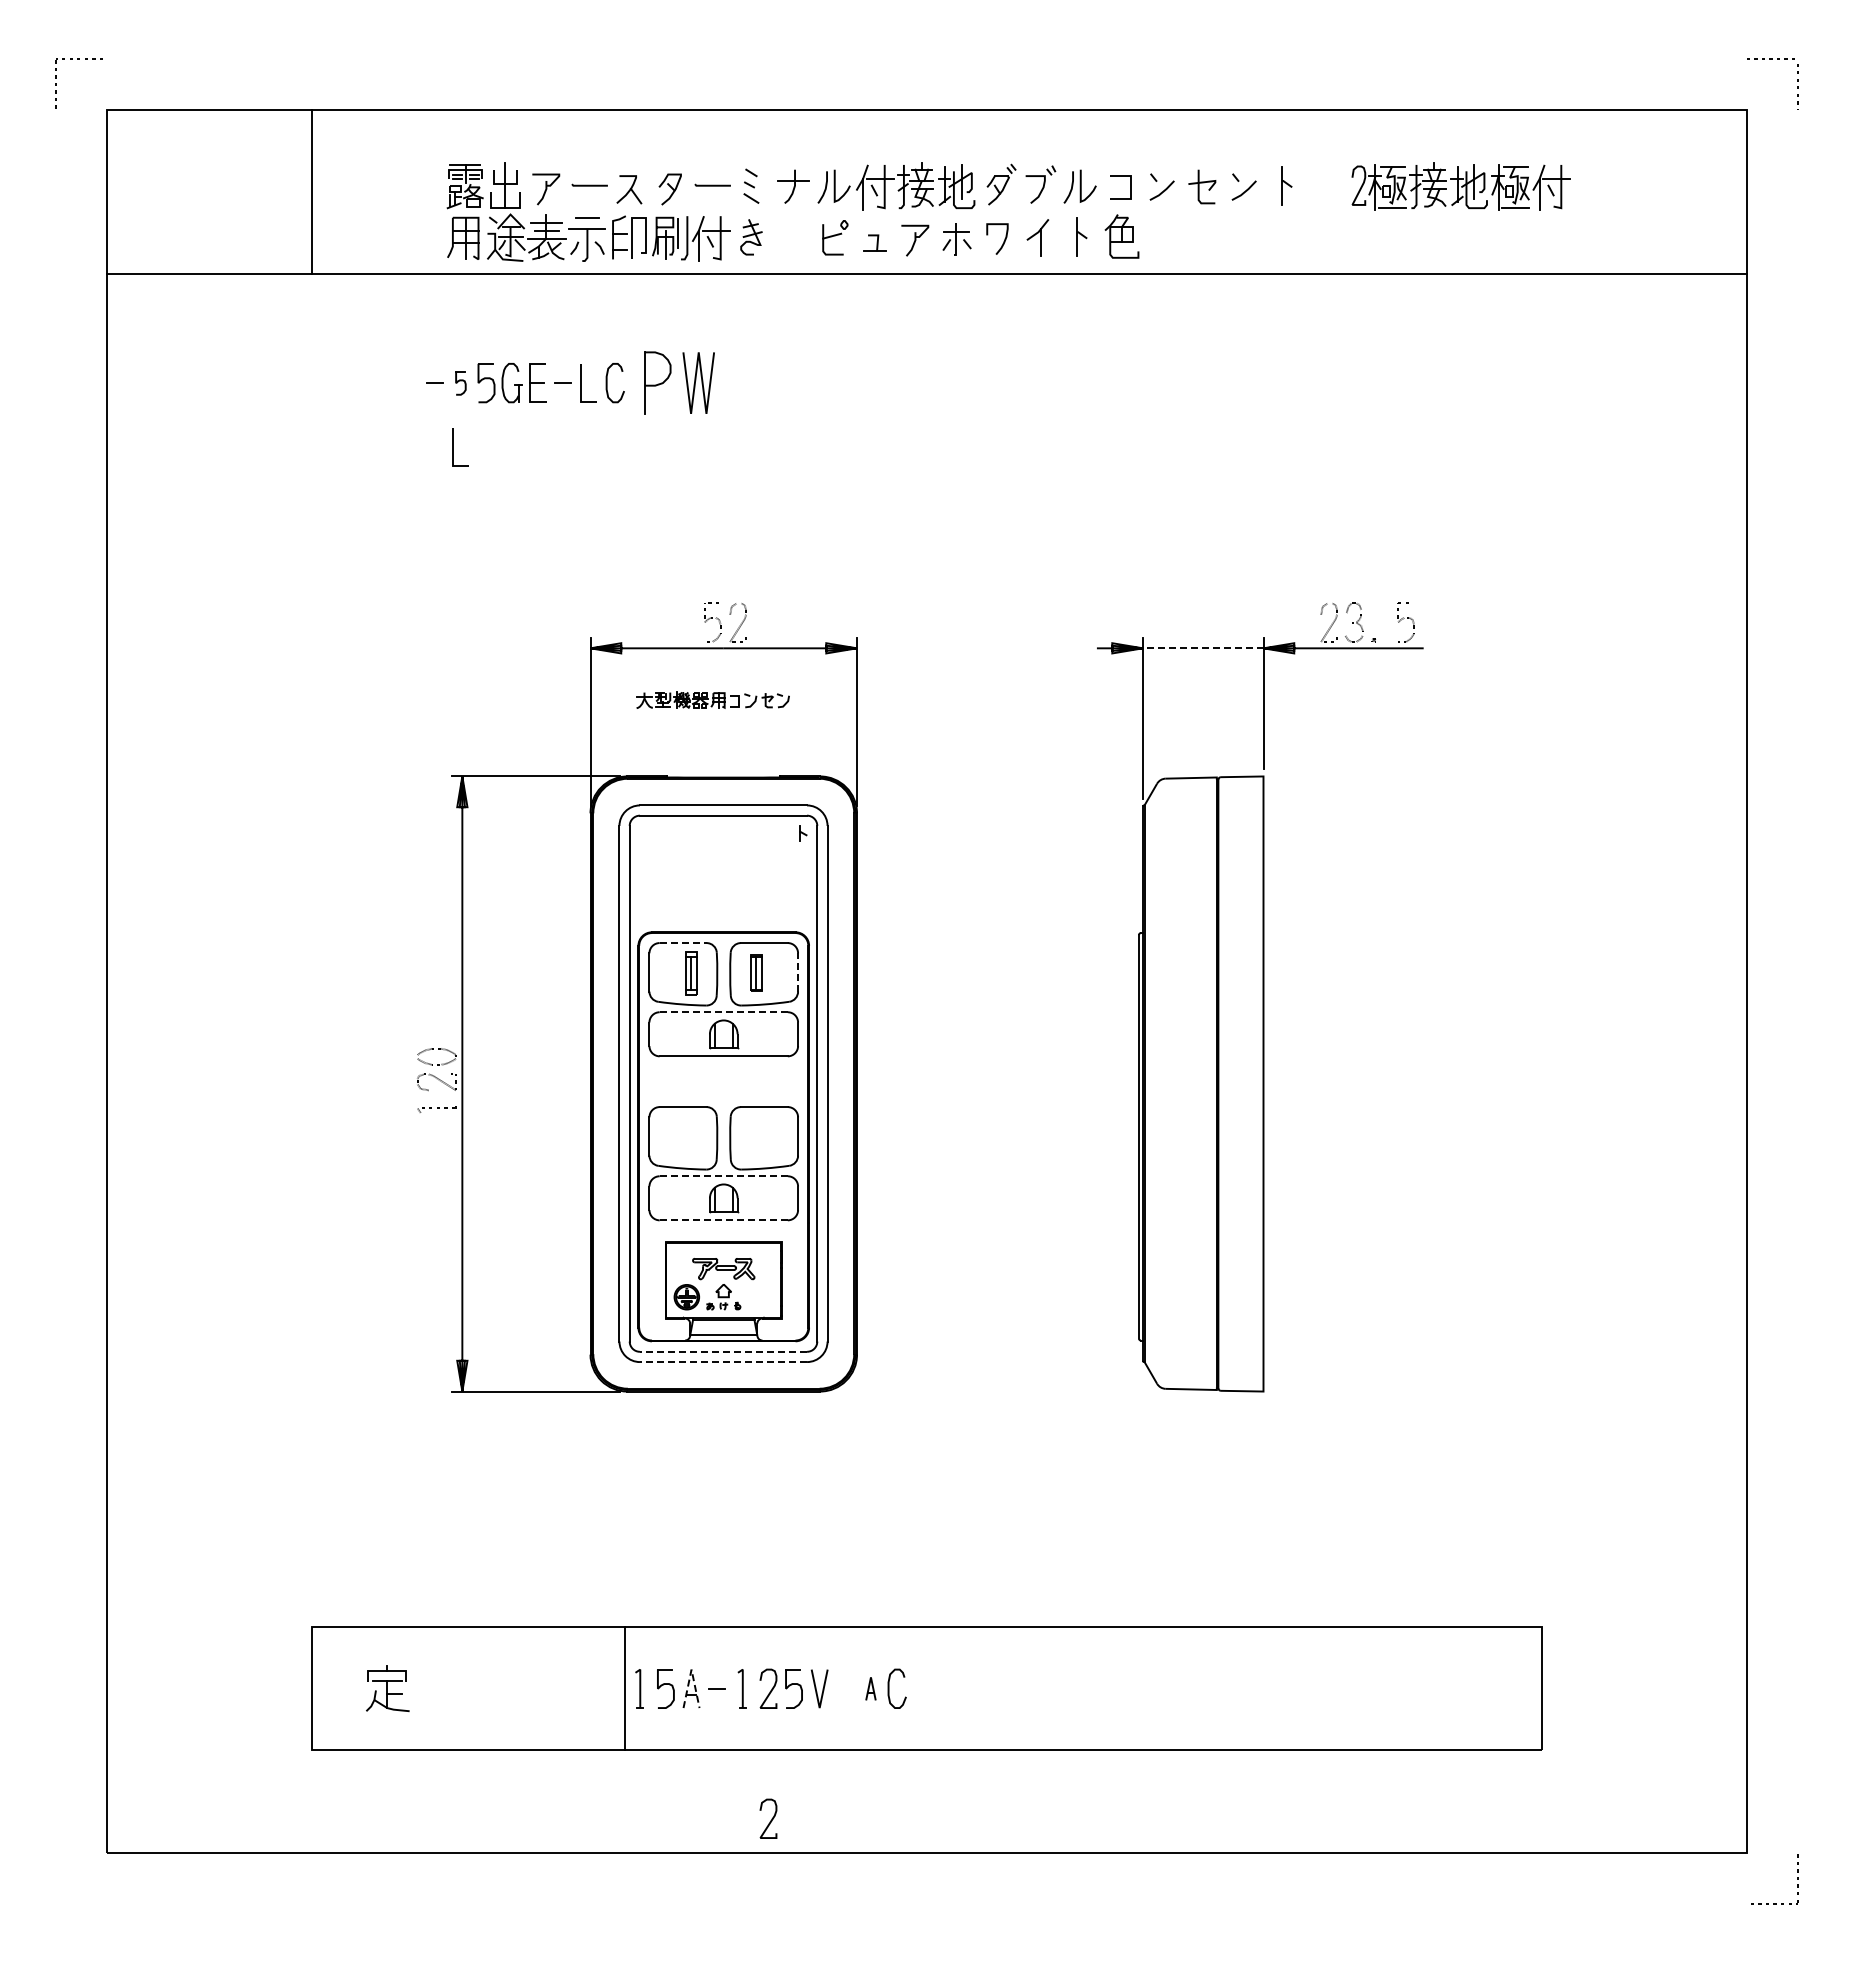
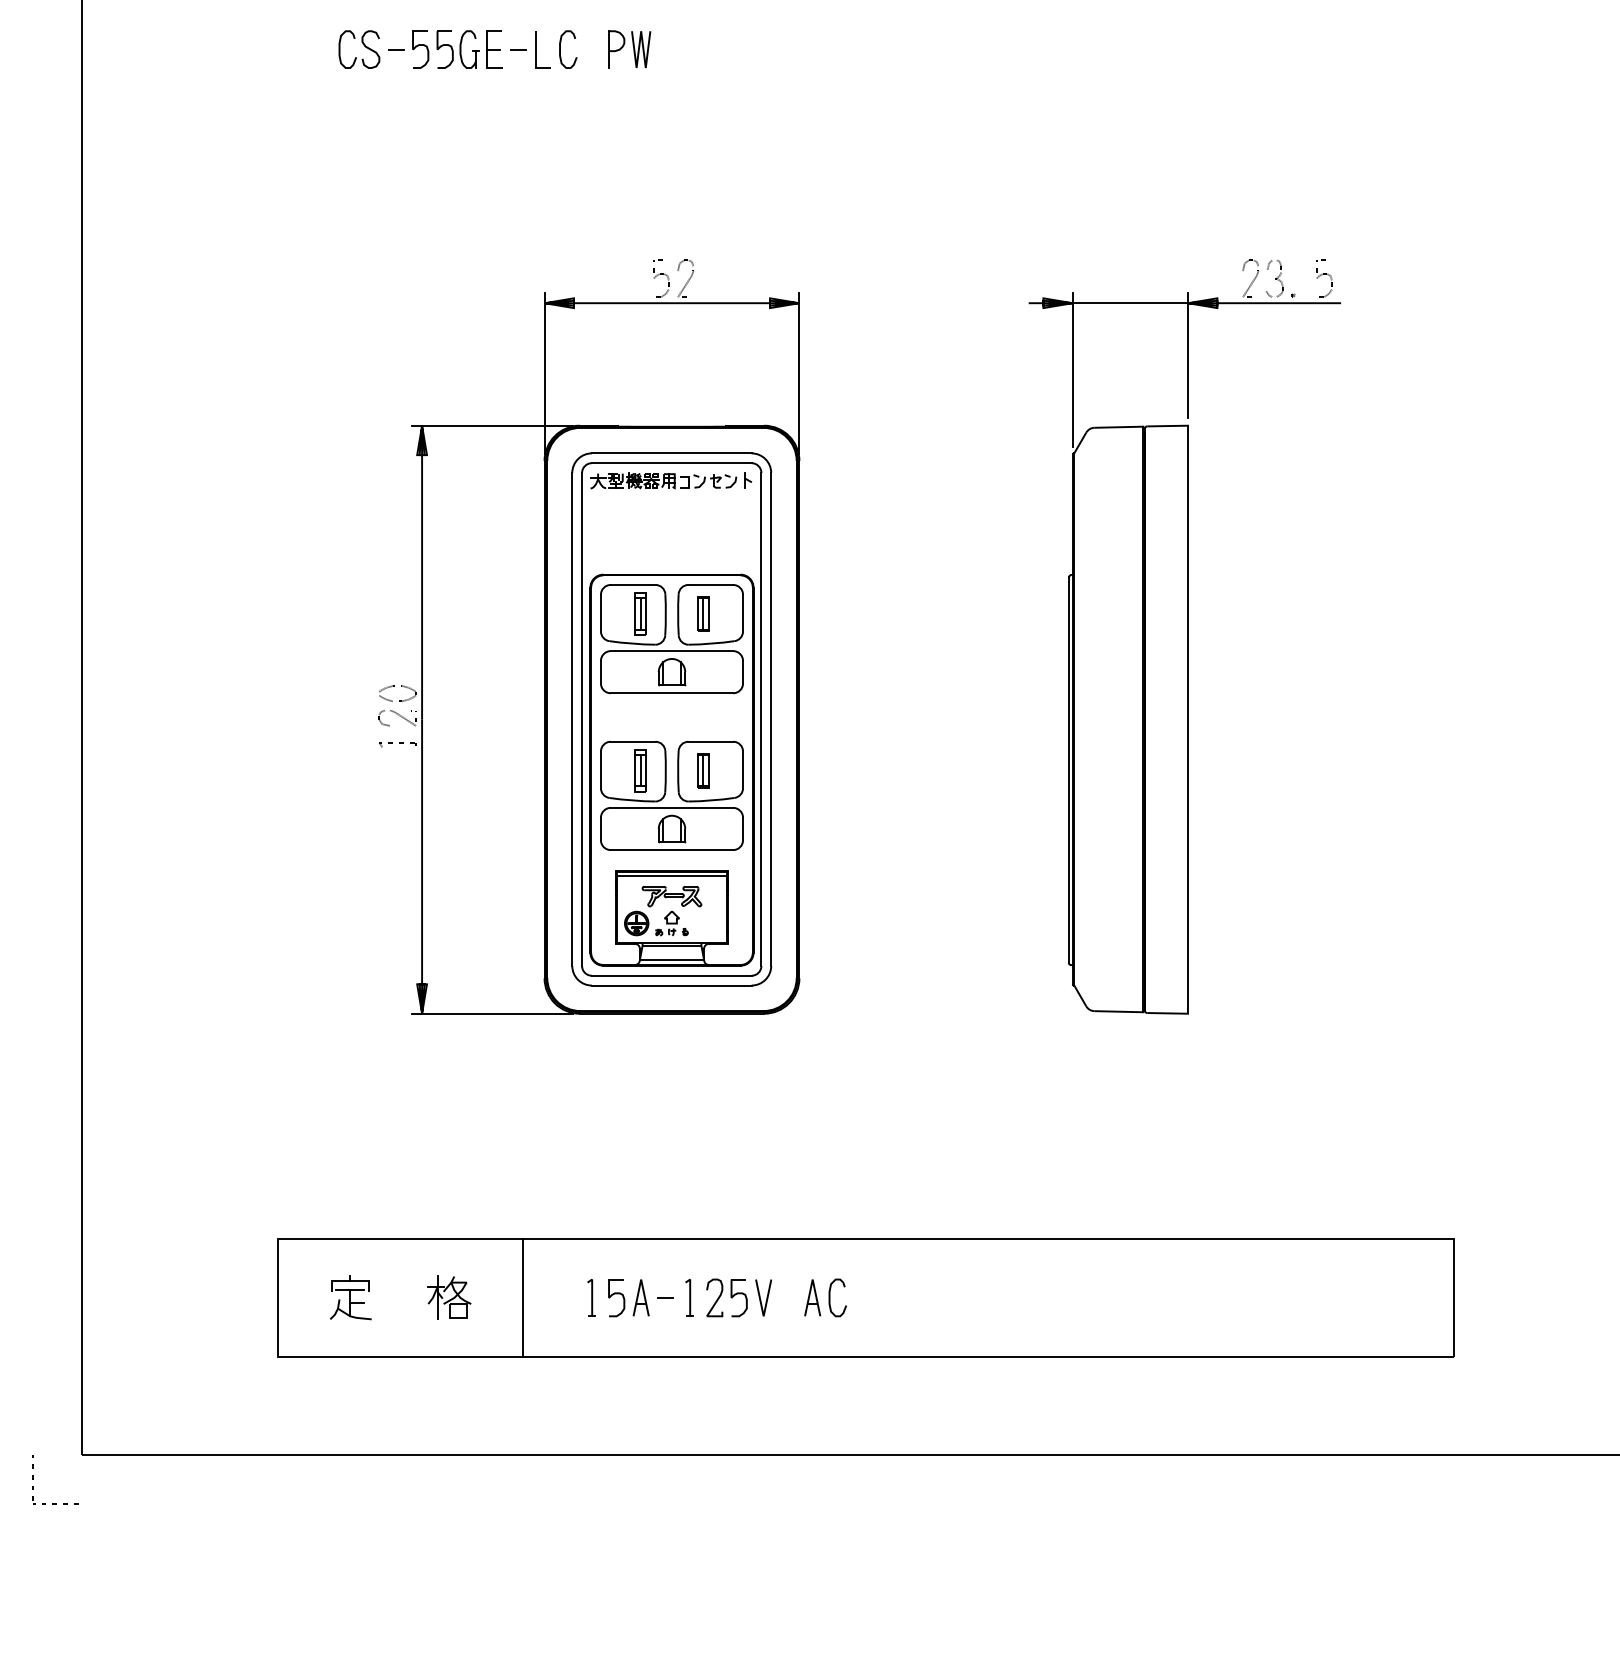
part: (401, 379) -> (363, 46), added
part: (679, 382) -> (629, 49), size x0.62
part: (460, 383) -> (420, 50), size x1.67
line: (453, 447) -> (413, 111), removed
line: (1202, 648) -> (1129, 303), dashed -> solid
part: (712, 699) -> (663, 480), moved
line: (683, 943) -> (633, 585), dashed -> solid
line: (798, 971) -> (743, 612), dashed -> solid
line: (724, 1012) -> (672, 651), dashed -> solid
part: (756, 1136) -> (703, 769), added
part: (691, 1137) -> (641, 770), added
line: (724, 1176) -> (672, 808), dashed -> solid
line: (723, 1220) -> (671, 850), dashed -> solid
line: (723, 1247) -> (671, 876), added
line: (723, 1351) -> (671, 975), dashed -> solid
line: (723, 1362) -> (671, 985), dashed -> solid
line: (691, 1669) -> (641, 1279), dashed -> solid
part: (490, 1688) -> (448, 1297), added
line: (625, 1688) -> (523, 1297), moved
part: (870, 1688) -> (812, 1297), size x1.67
curve: (770, 1820) -> (716, 1423), removed
line: (56, 1876) -> (34, 1477), added

